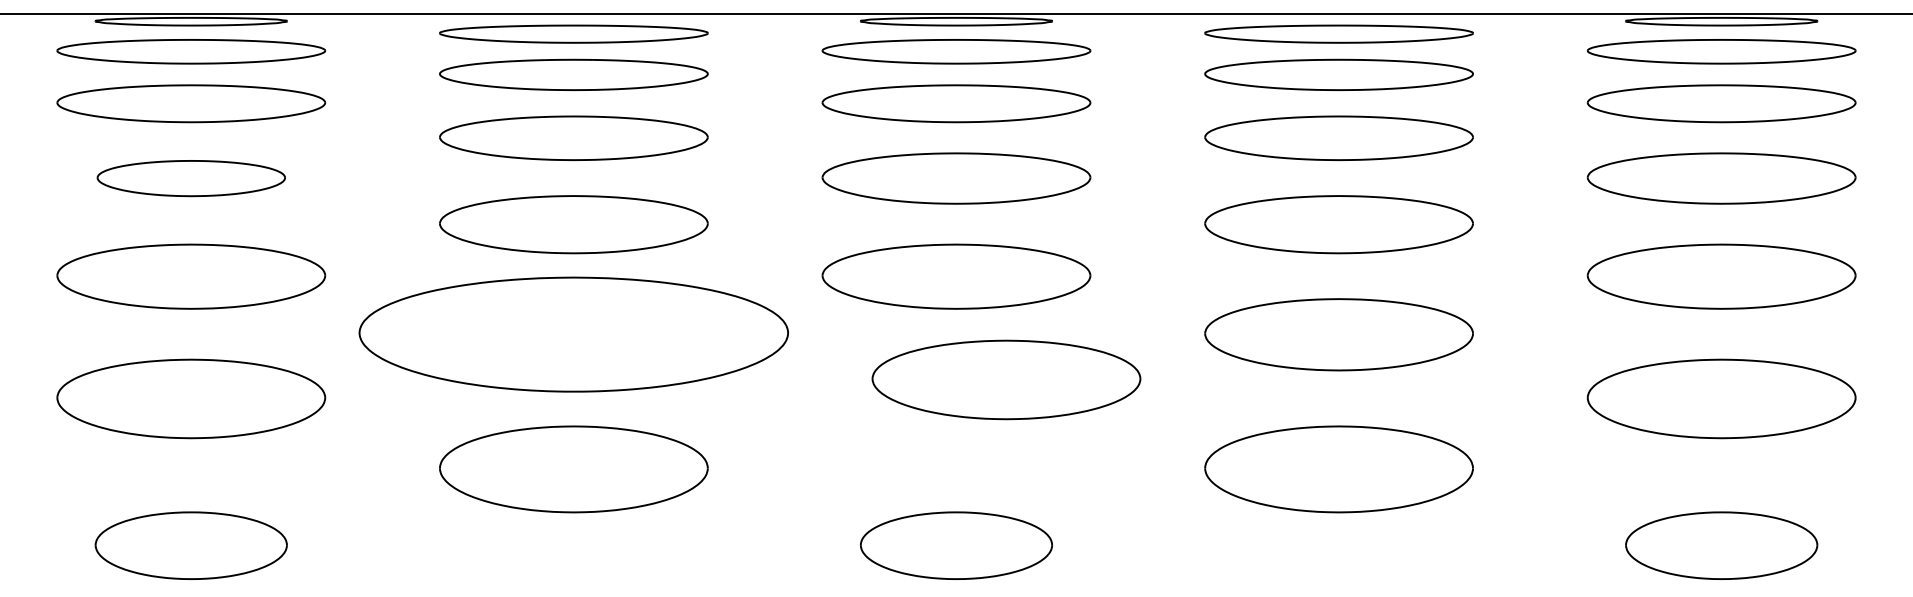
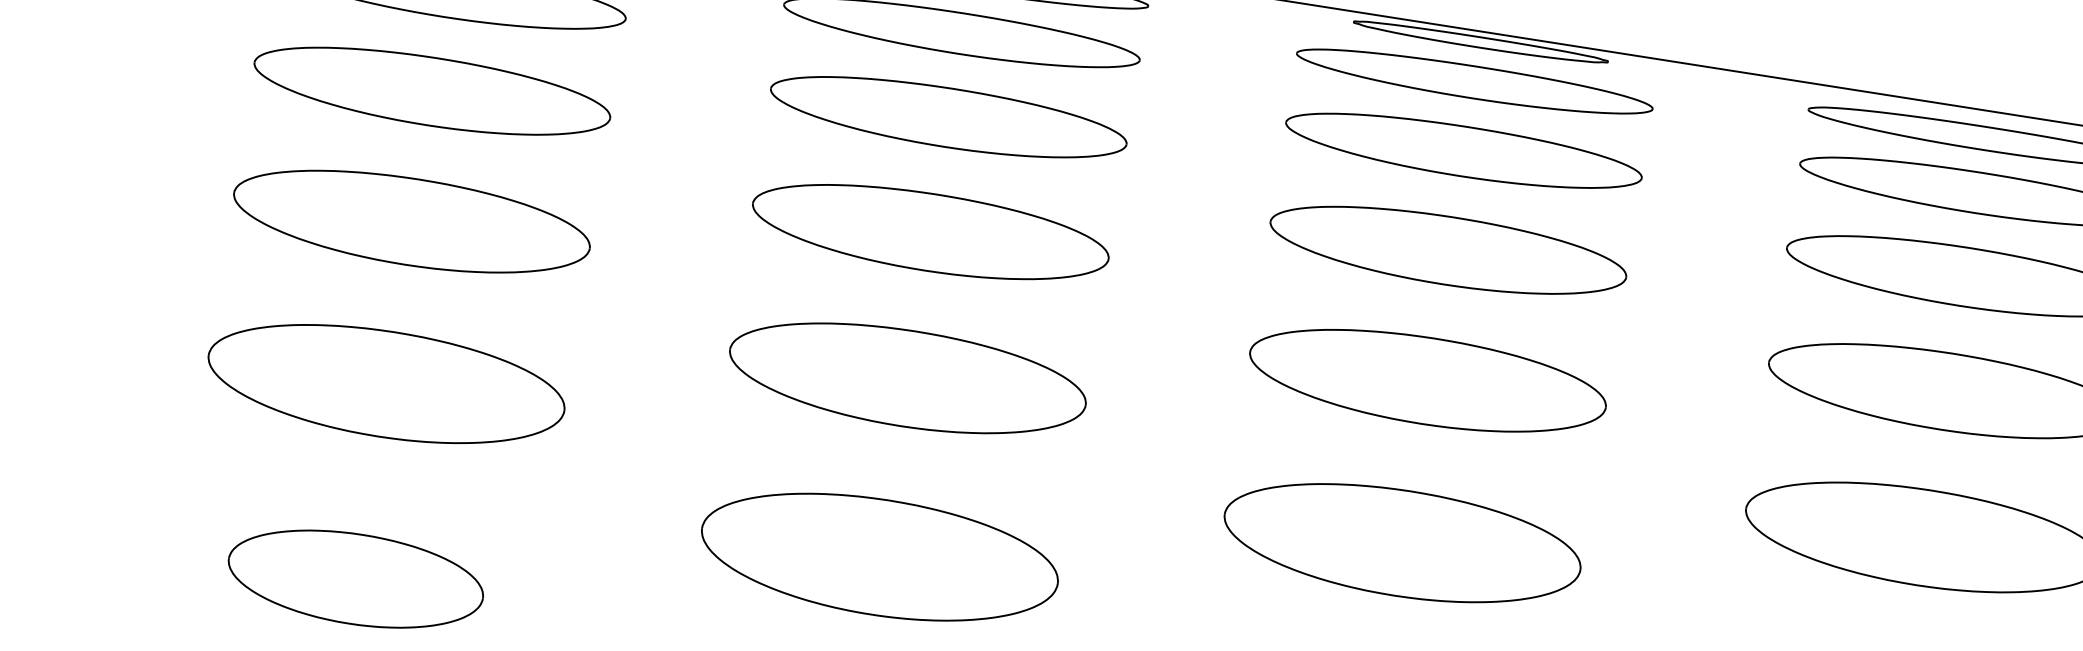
part: (191, 178) -> (432, 91), size x1.43
part: (573, 334) -> (907, 378), size x0.62
part: (1006, 379) -> (1402, 542), moved

